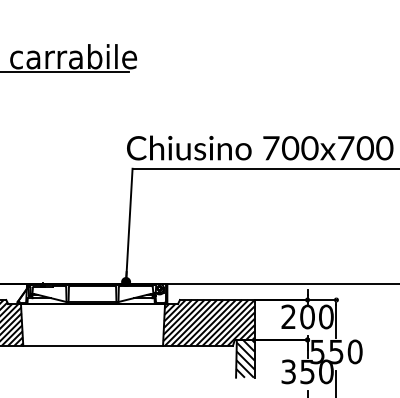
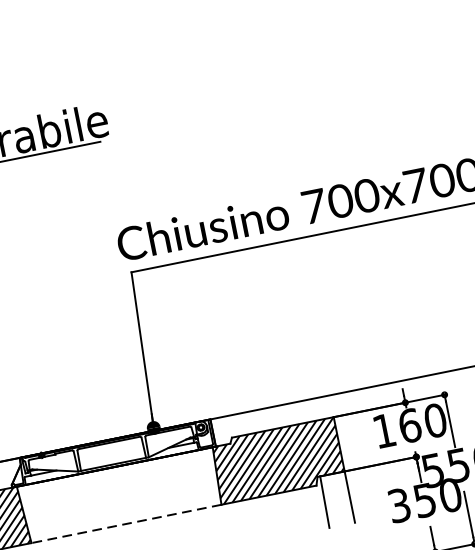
text: (298, 316) -> (397, 427), 200 -> 160
line: (92, 345) -> (125, 523), solid -> dashed
hatch: (245, 358) -> (337, 499), removed

